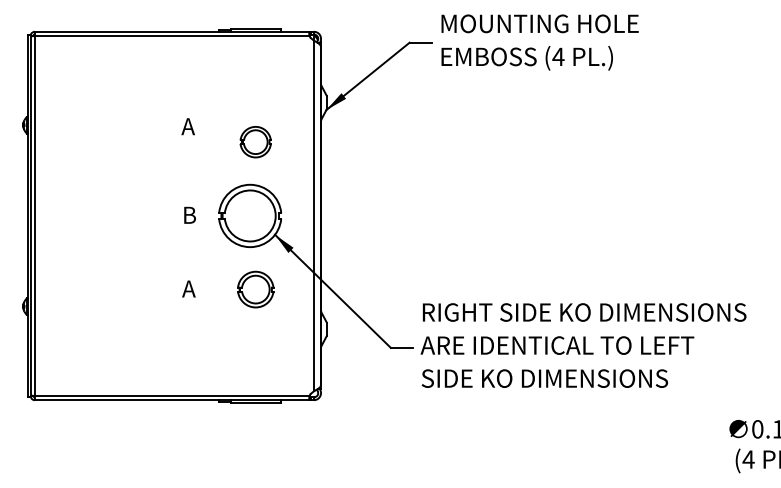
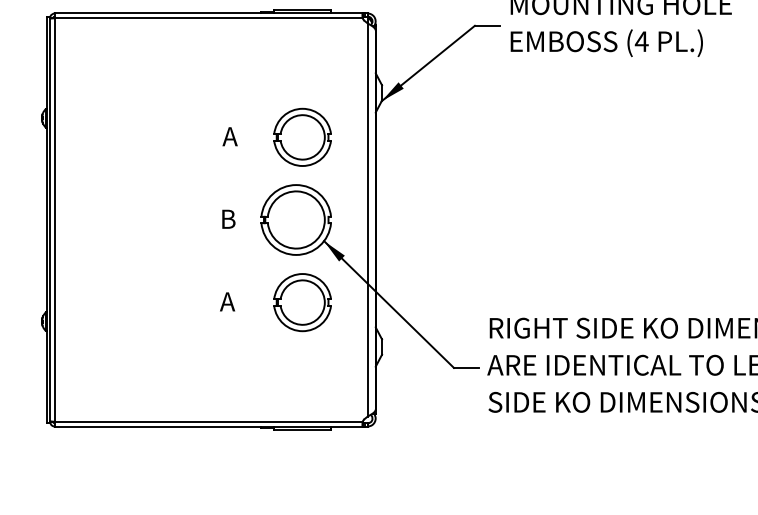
text: (187, 126) -> (229, 136), moved
part: (255, 141) -> (302, 136), size x1.67
part: (255, 289) -> (302, 302), size x1.43

